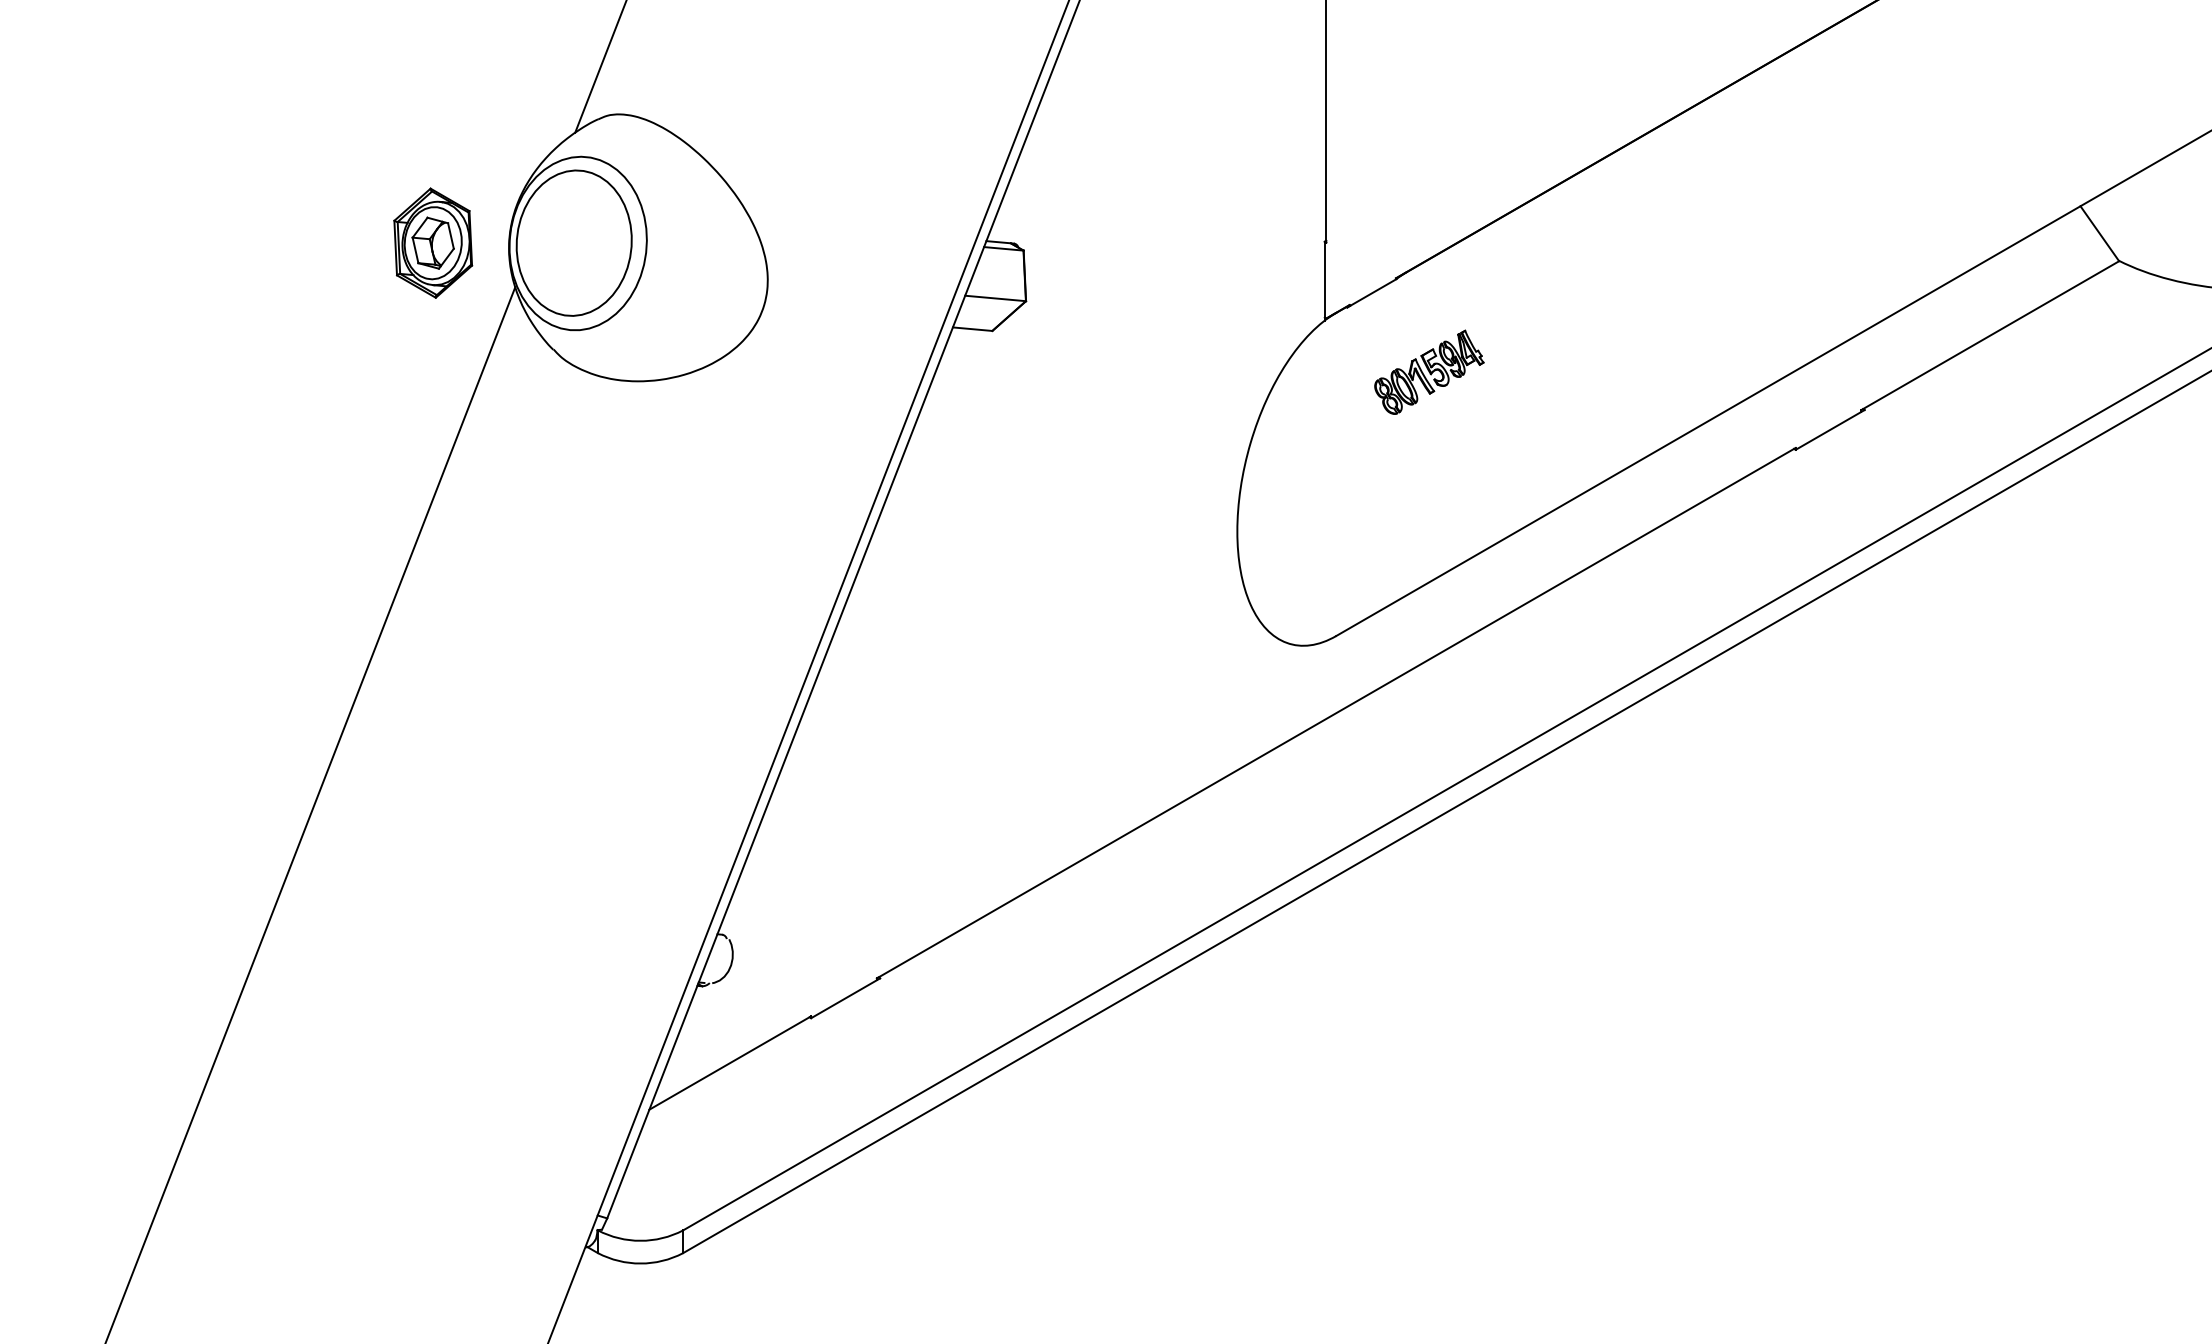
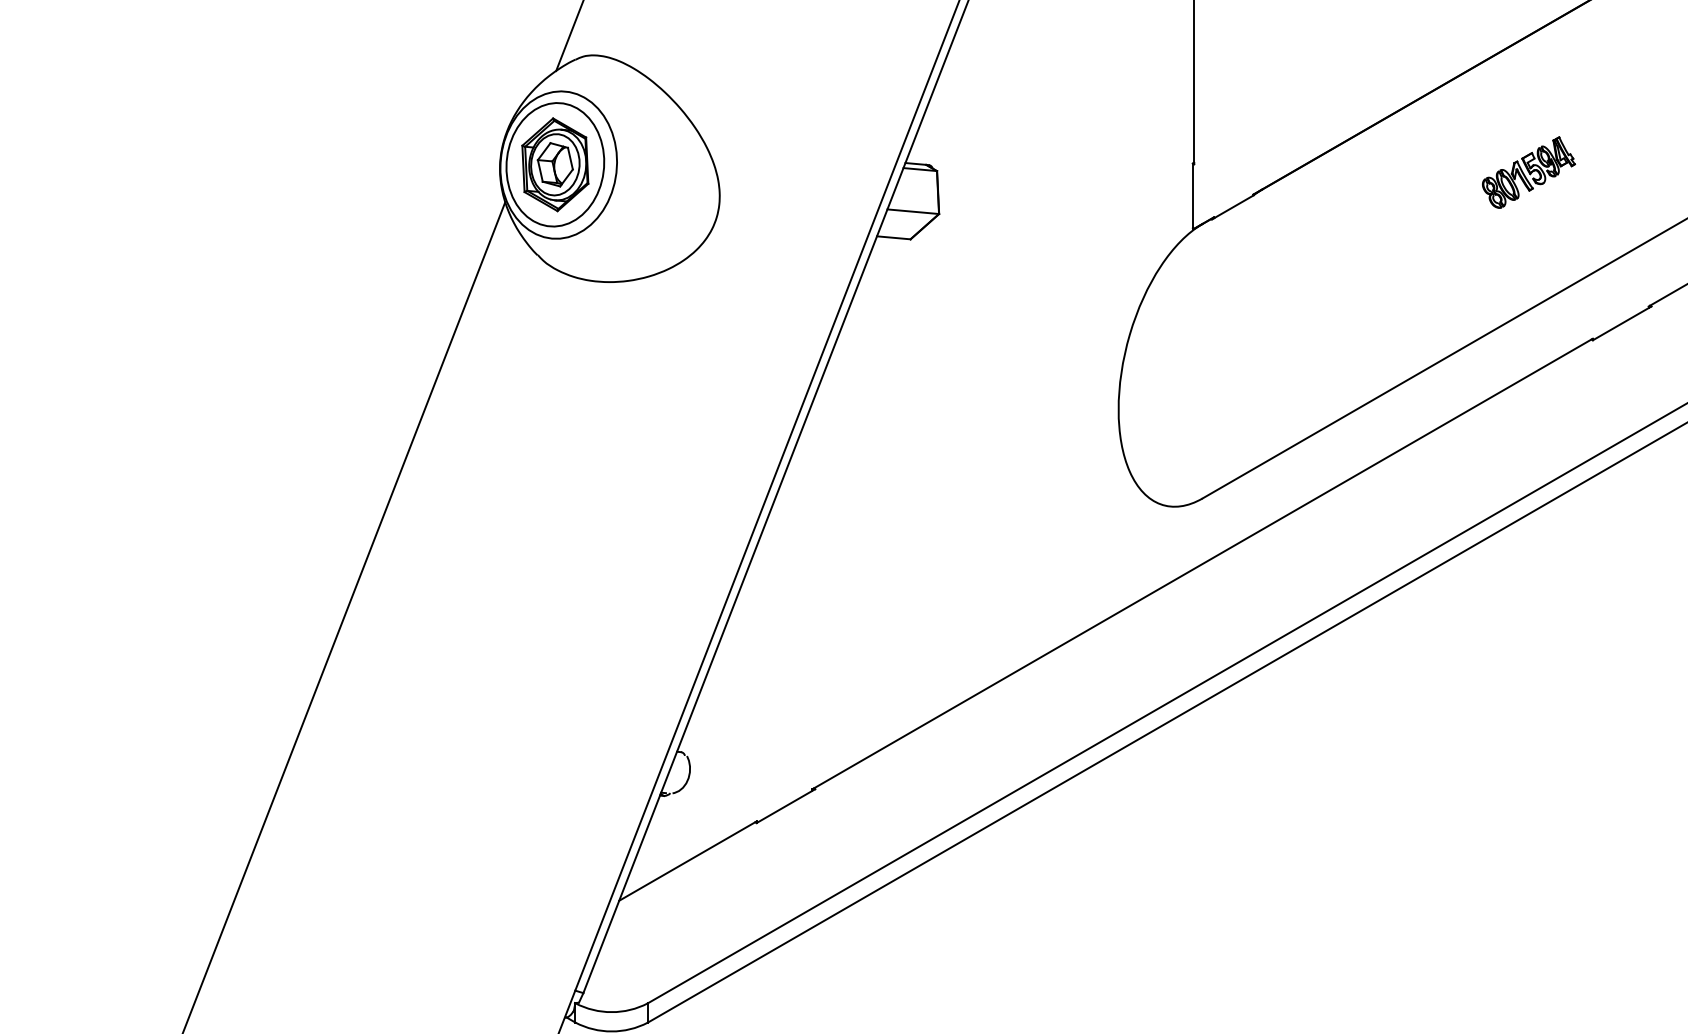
part: (433, 242) -> (555, 164), moved
part: (1429, 371) -> (1529, 171), moved

